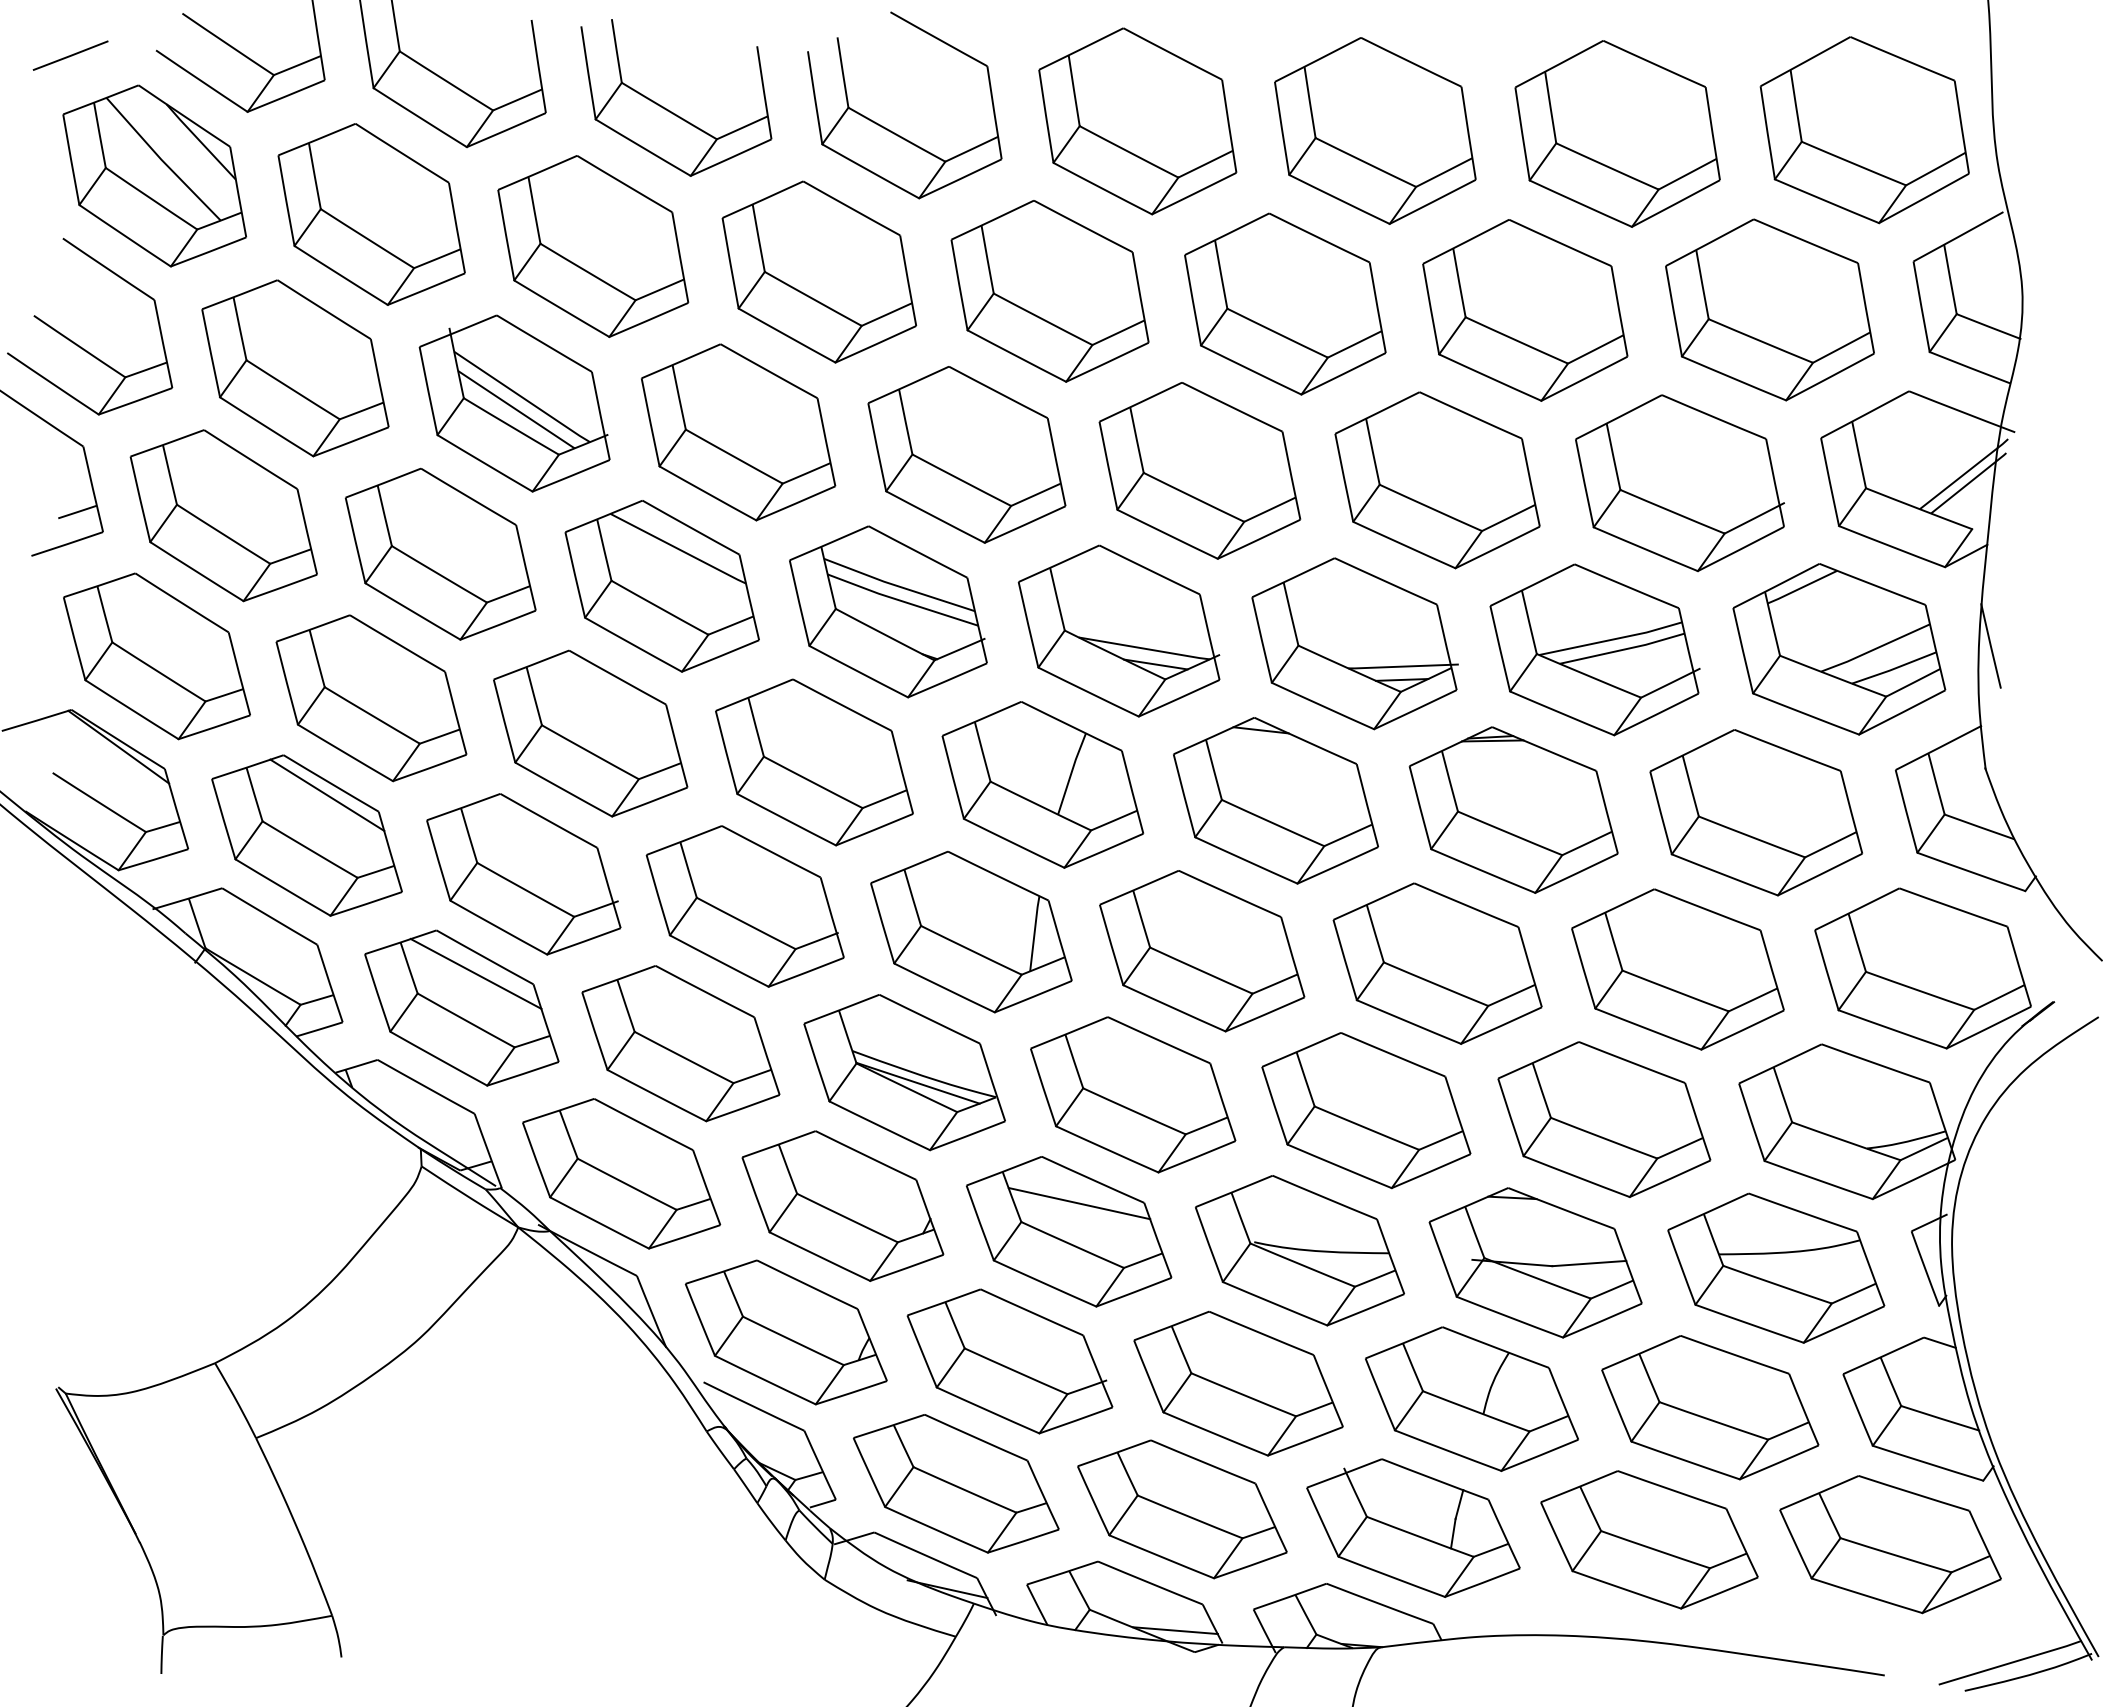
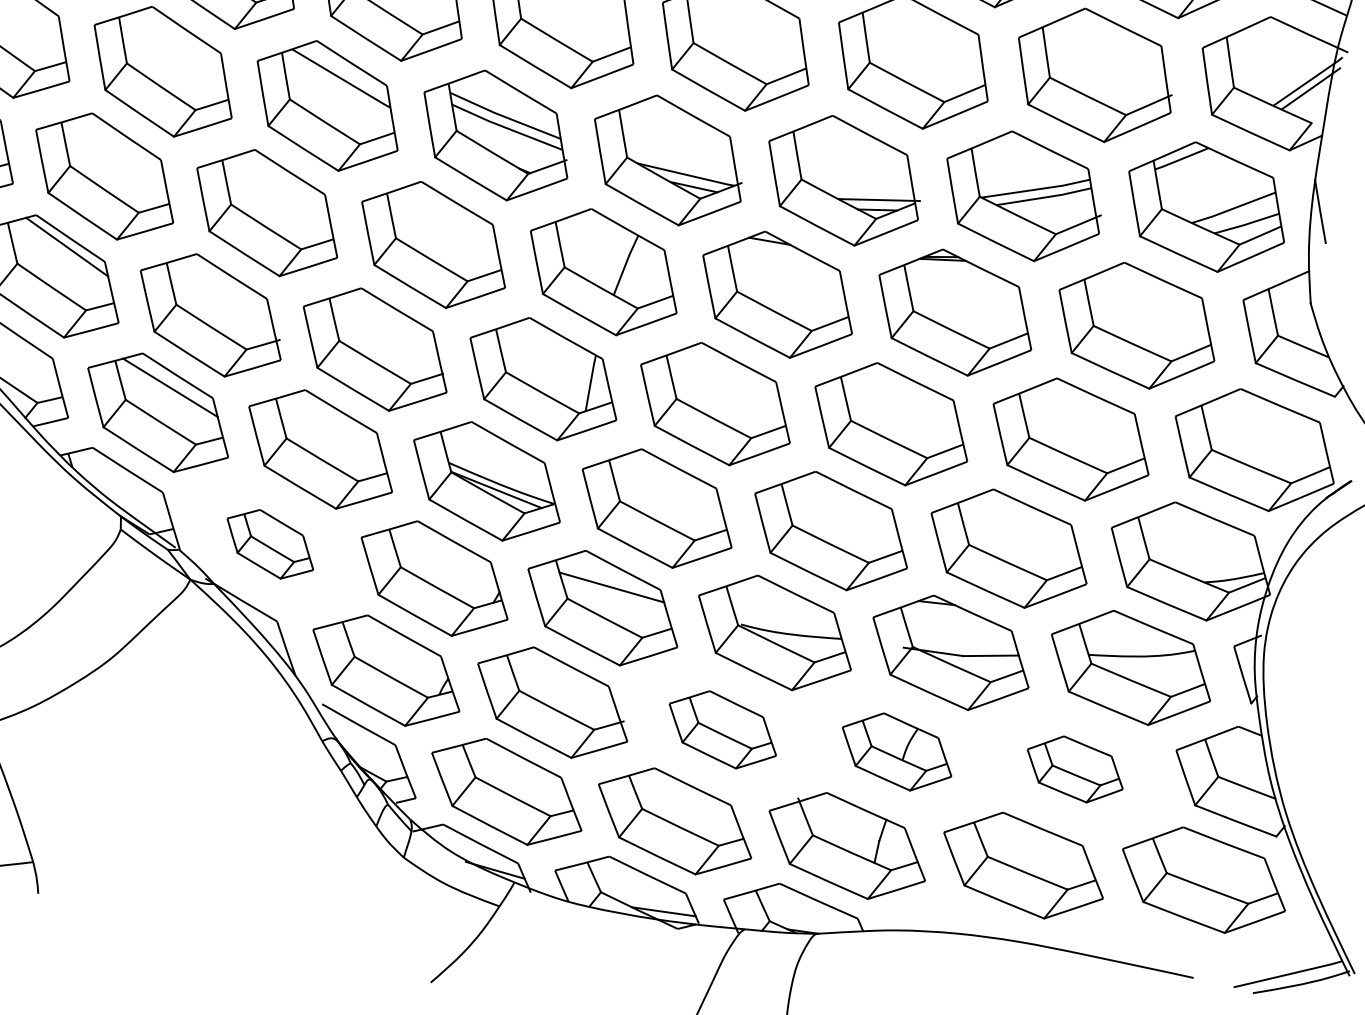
part: (621, 1173) -> (270, 544), size x0.6
part: (1238, 1383) -> (722, 729), size x0.7
part: (1471, 1398) -> (896, 751), size x0.7
part: (1710, 1407) -> (1075, 769), size x0.6

